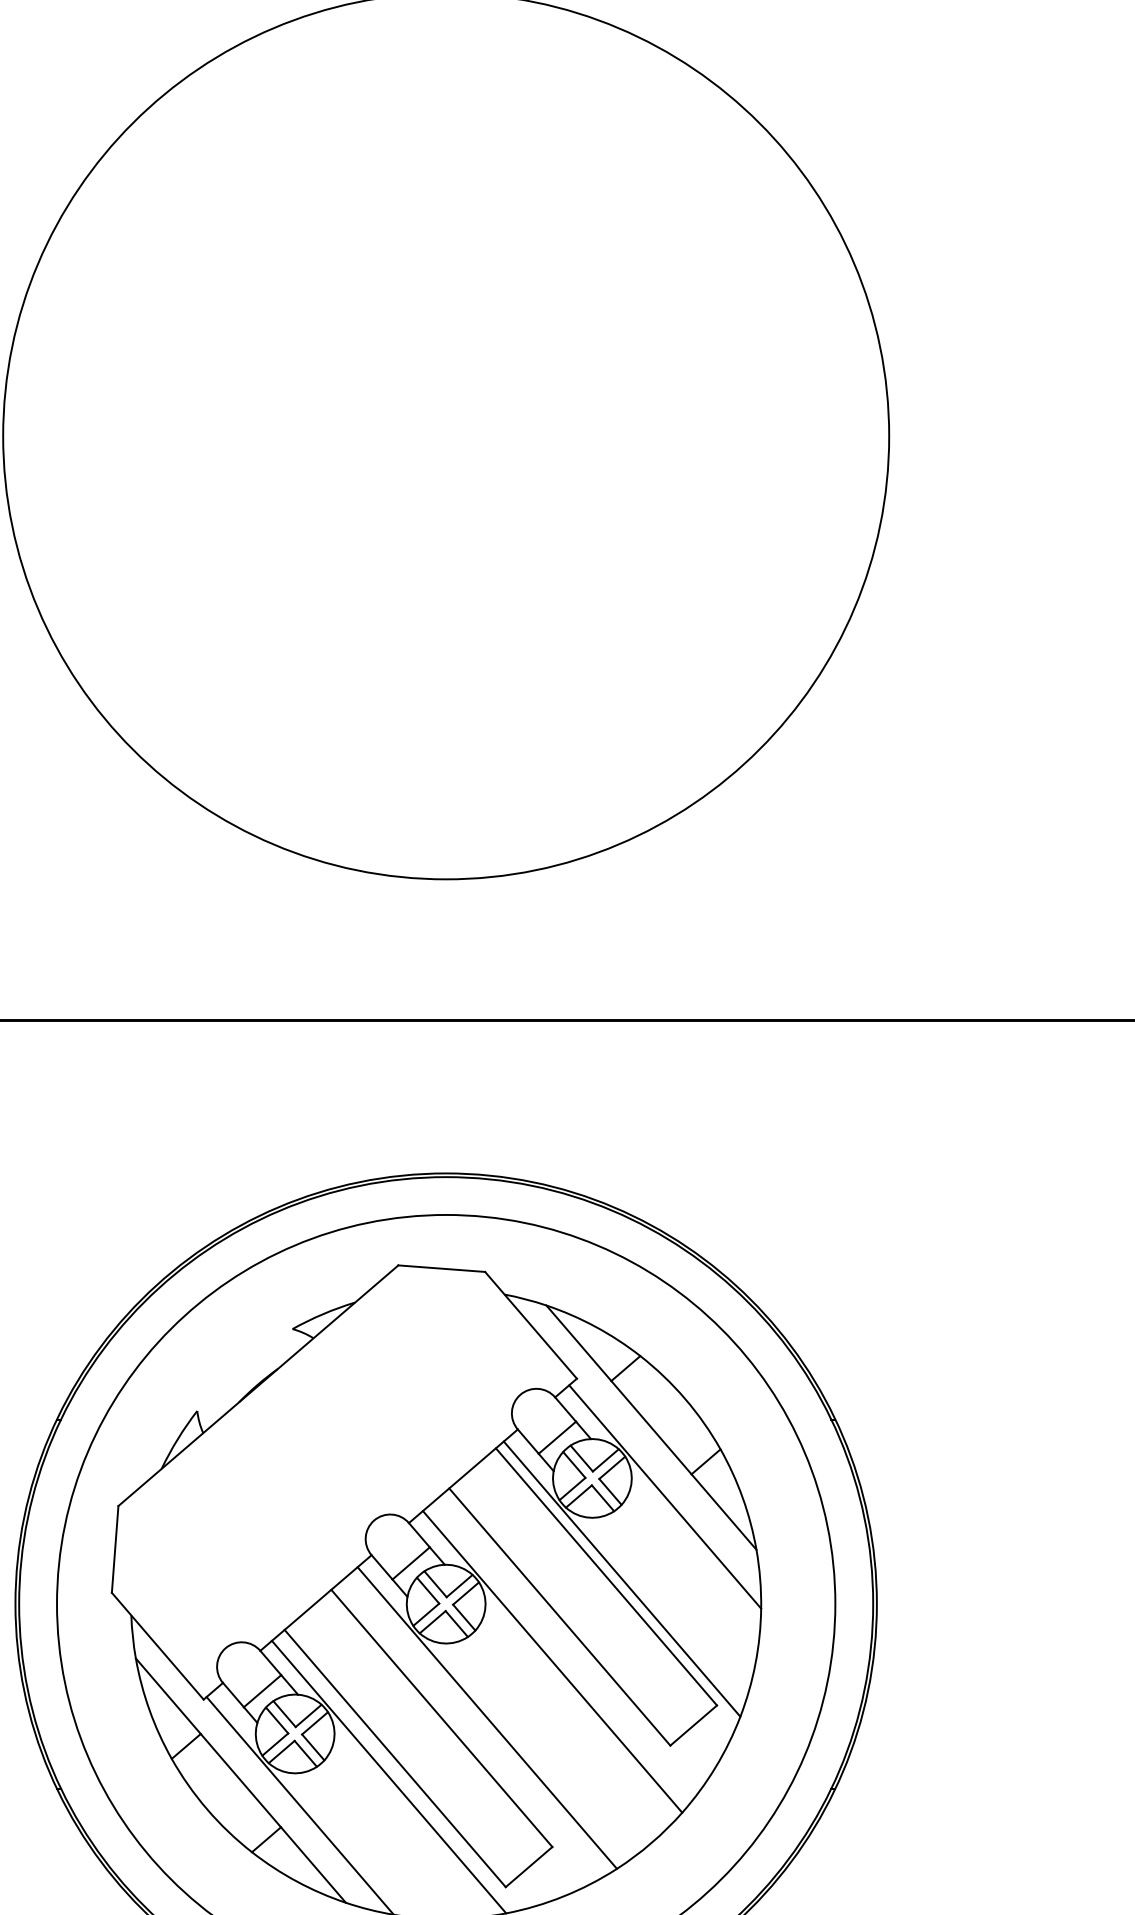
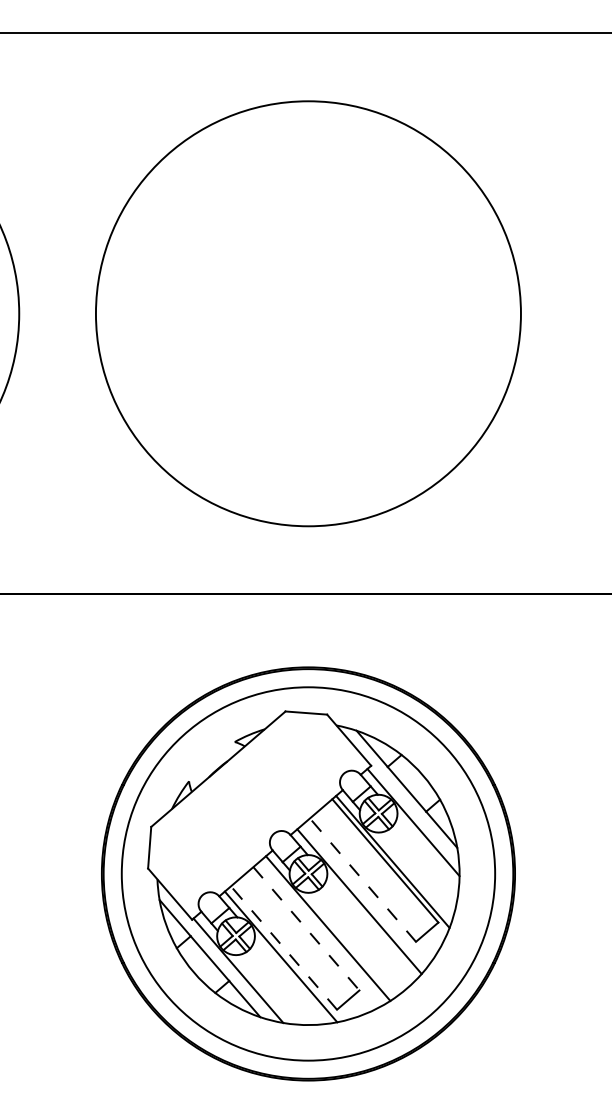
line: (558, 1615) -> (362, 879), solid -> dashed
line: (442, 1719) -> (306, 929), solid -> dashed
line: (394, 1757) -> (283, 947), solid -> dashed

